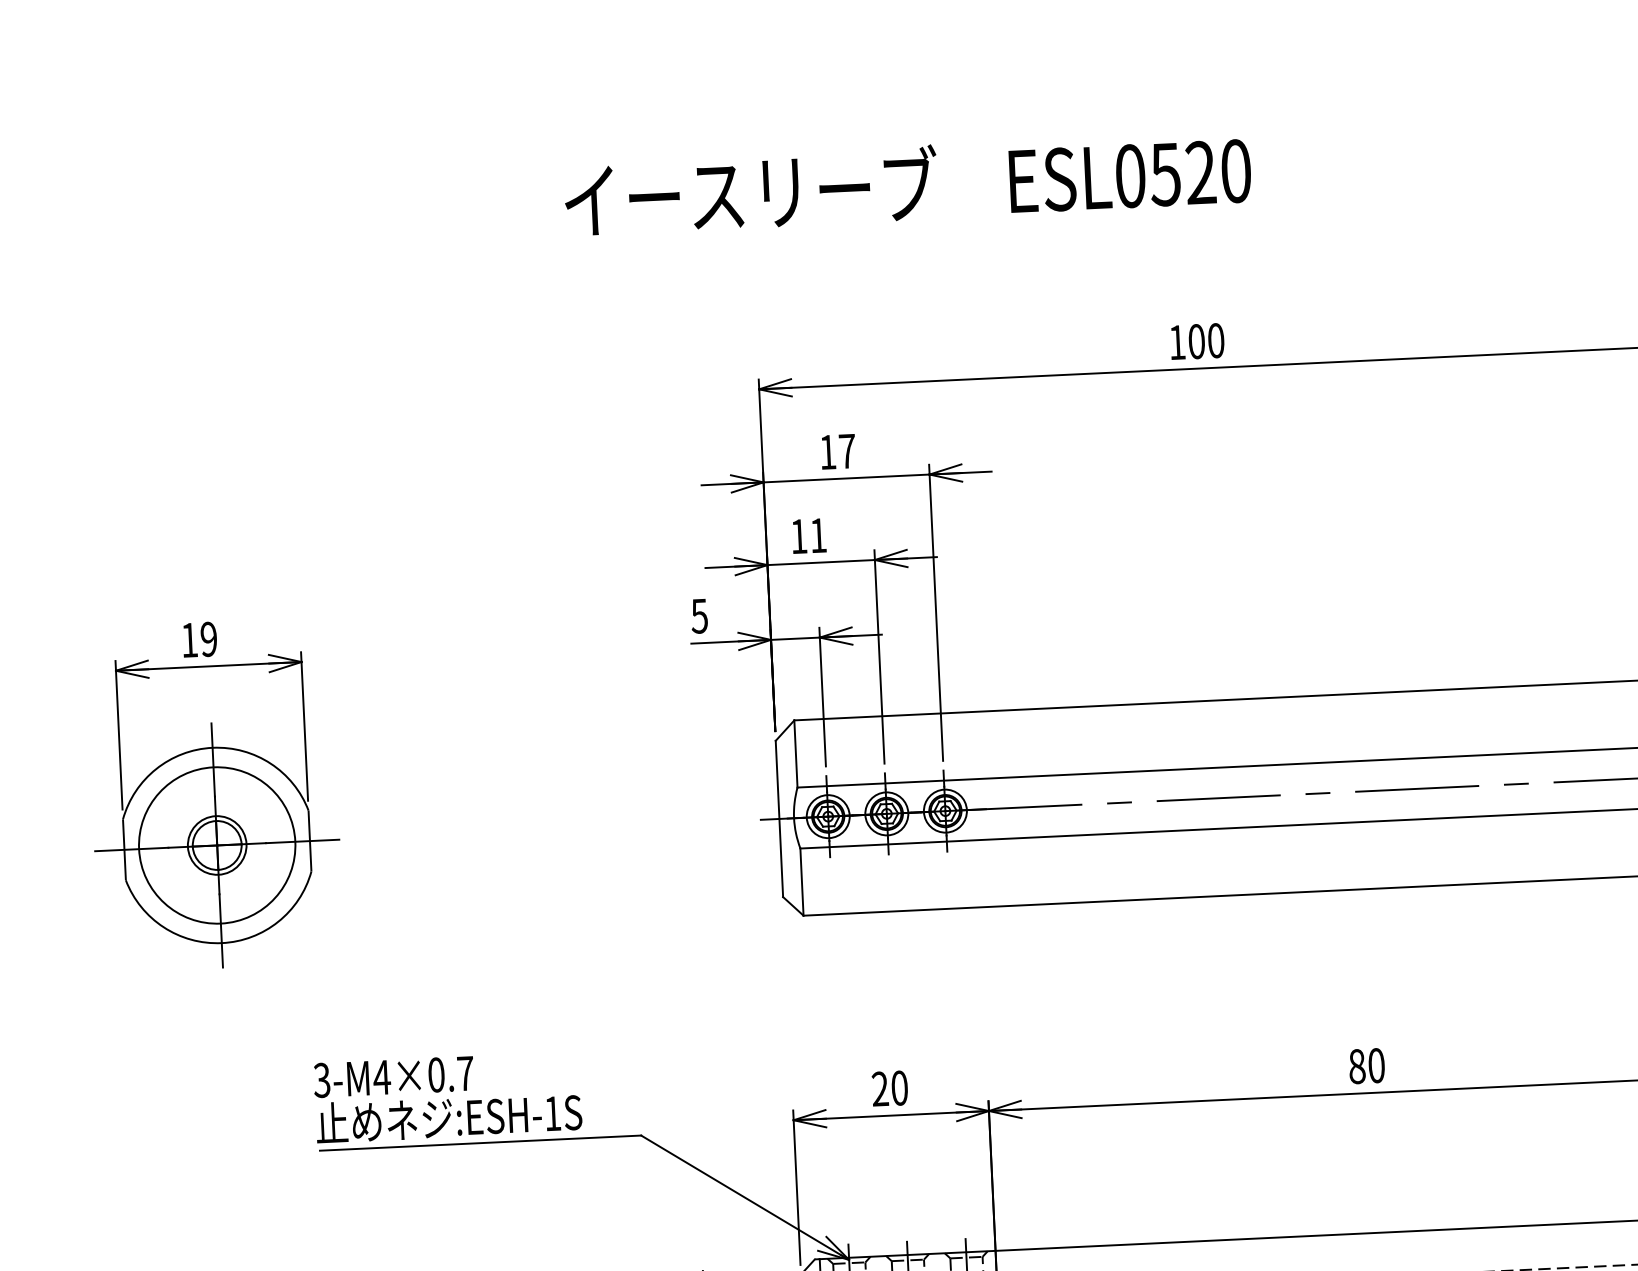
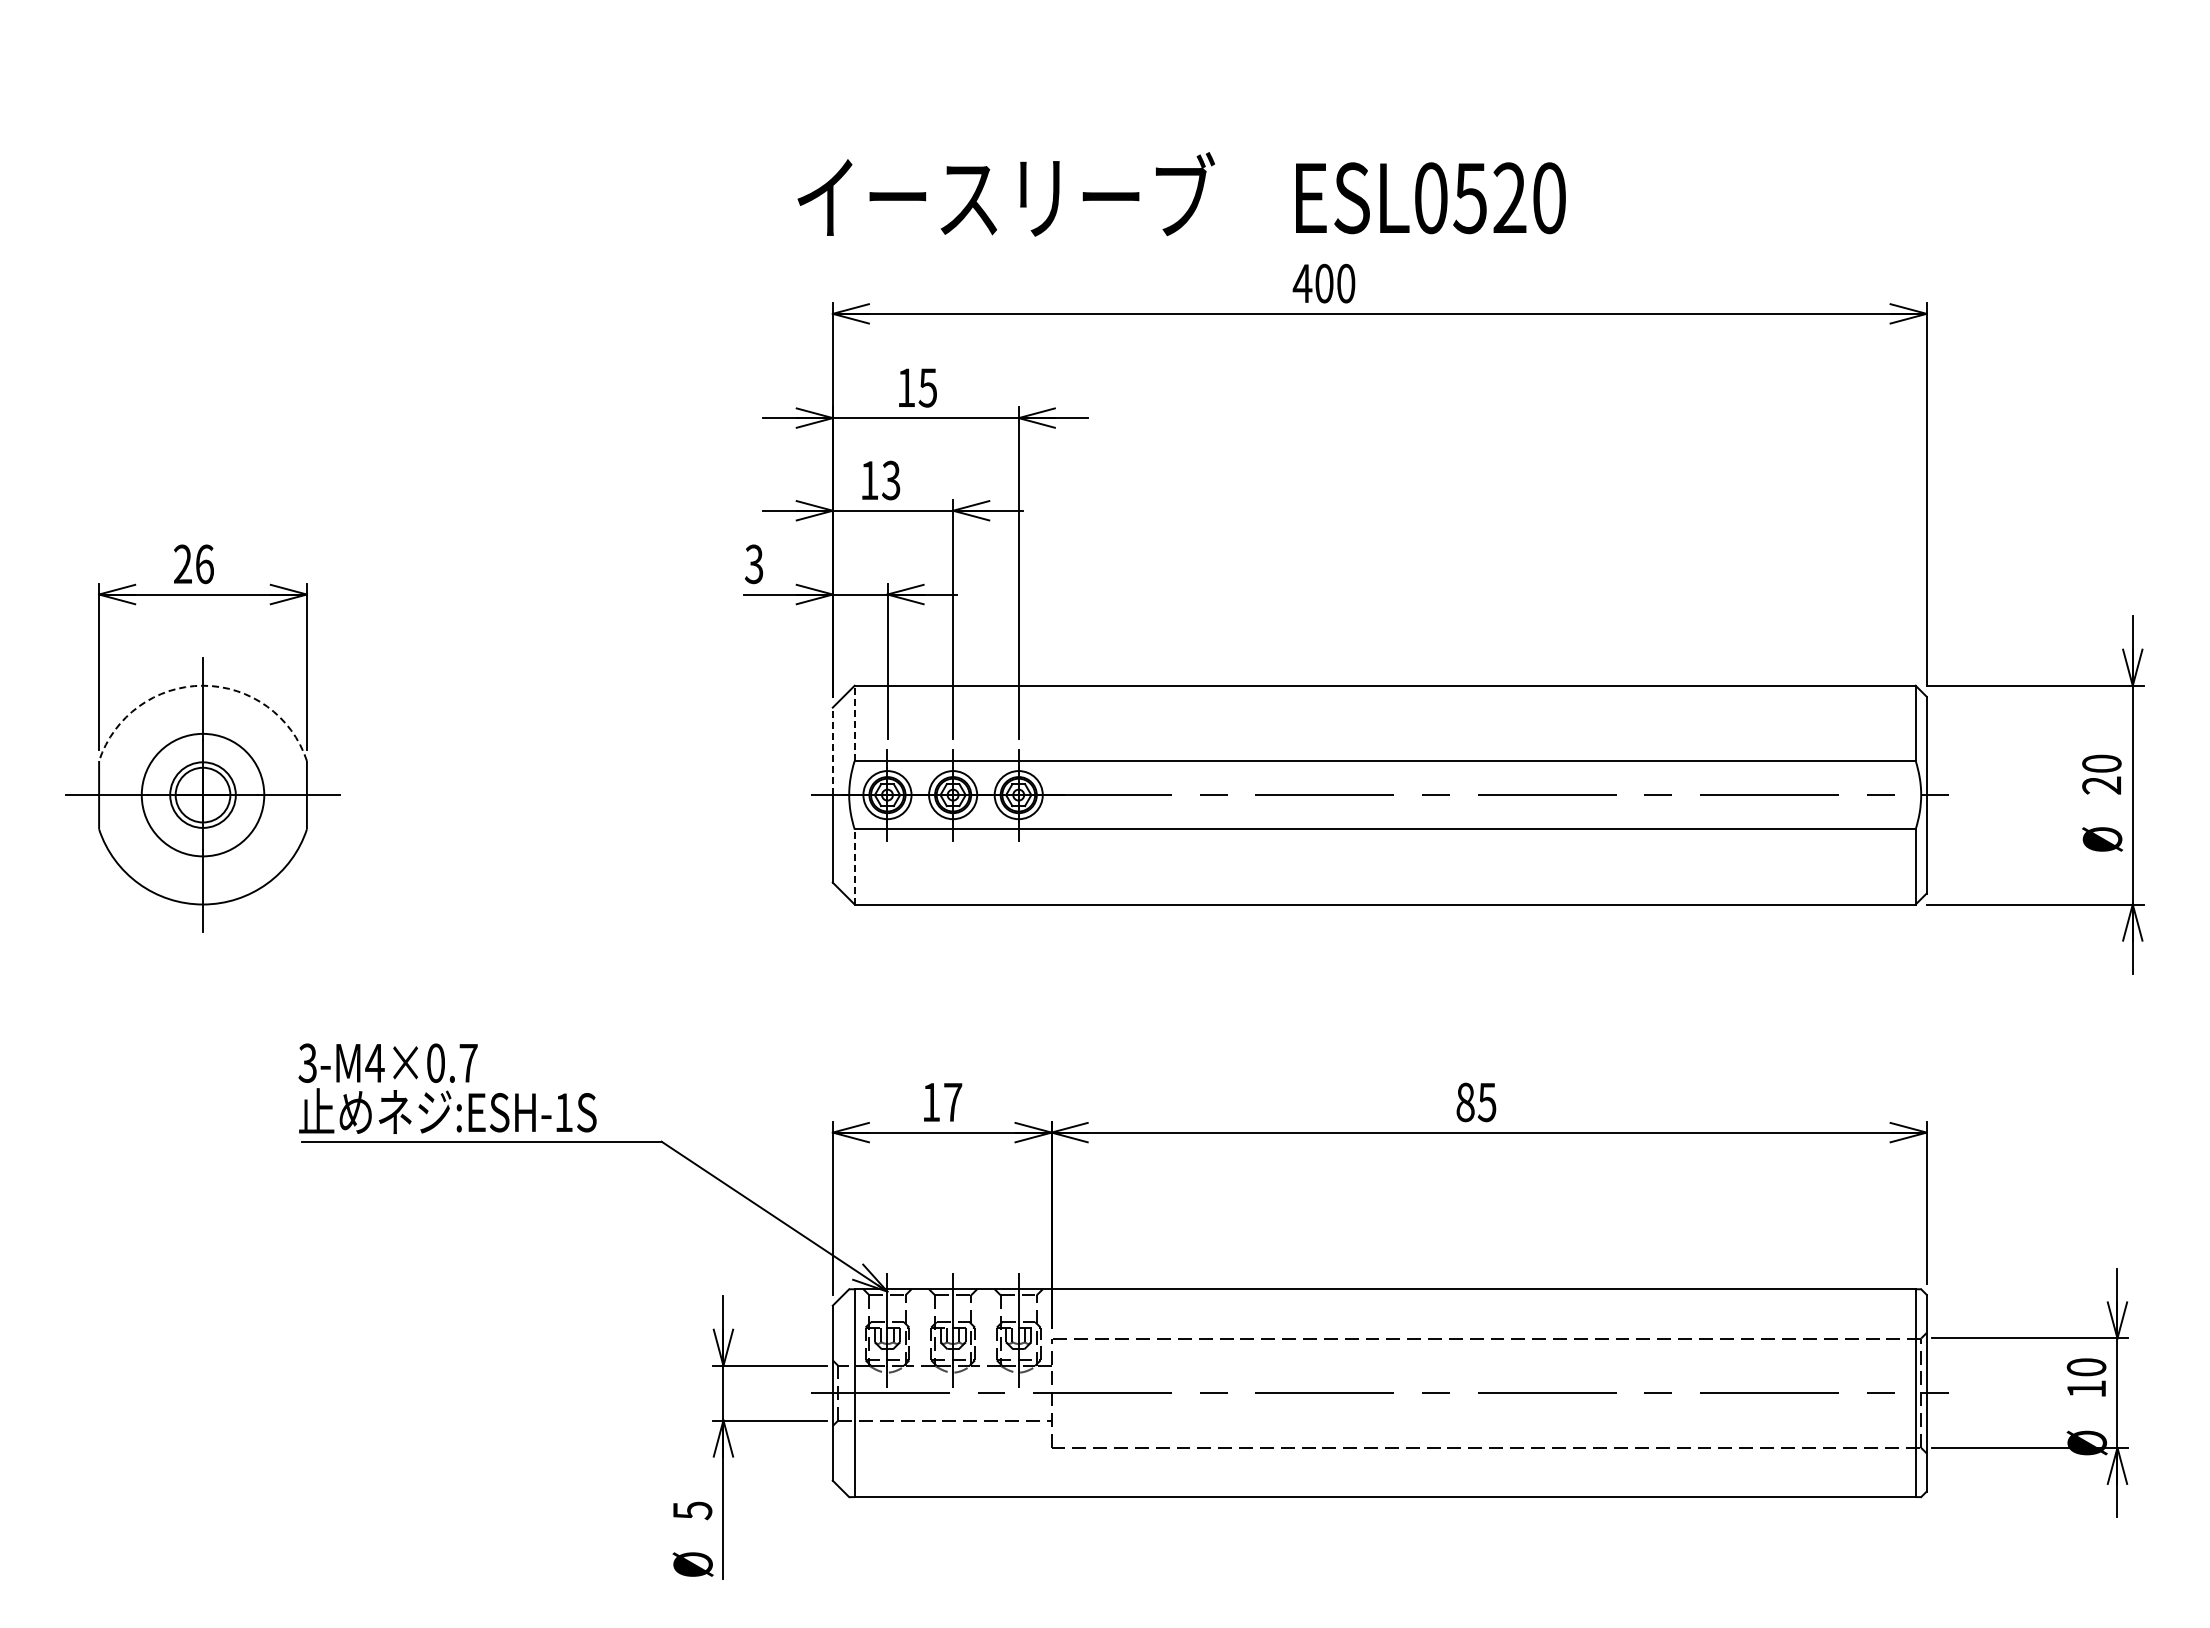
text: (907, 183) -> (1181, 194), moved
text: (1177, 342) -> (1302, 283), 100 -> 400
text: (846, 451) -> (927, 387), 17 -> 15
text: (818, 535) -> (891, 480), 11 -> 13
text: (699, 615) -> (754, 563), 5 -> 3
text: (199, 639) -> (193, 564), 19 -> 26
arc: (213, 747) -> (203, 685), solid -> dashed
line: (795, 754) -> (854, 723), solid -> dashed
line: (777, 780) -> (832, 751), solid -> dashed
circle: (216, 844) -> (202, 794), size x0.7
line: (801, 881) -> (854, 866), solid -> dashed
text: (1375, 1065) -> (1486, 1102), 80 -> 85
text: (890, 1088) -> (942, 1102), 20 -> 17

